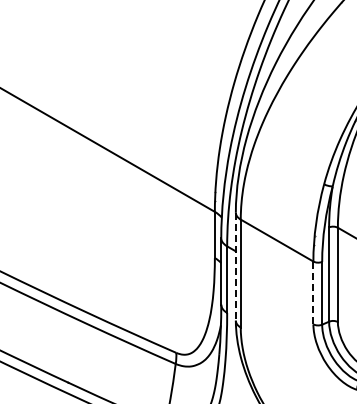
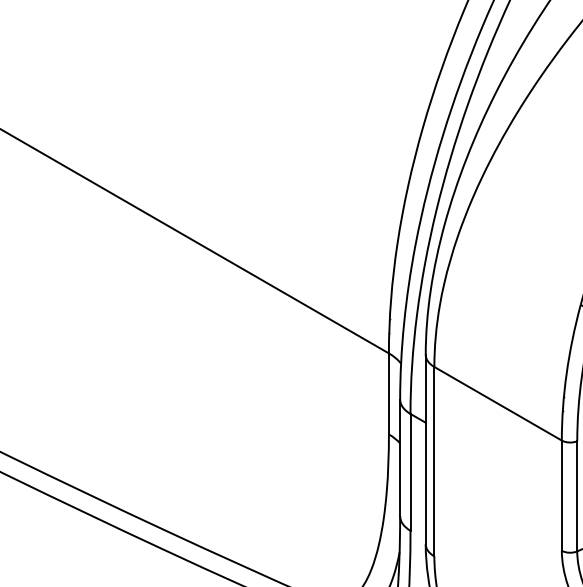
line: (235, 266) -> (425, 449), dashed -> solid
line: (313, 292) -> (562, 494), dashed -> solid

